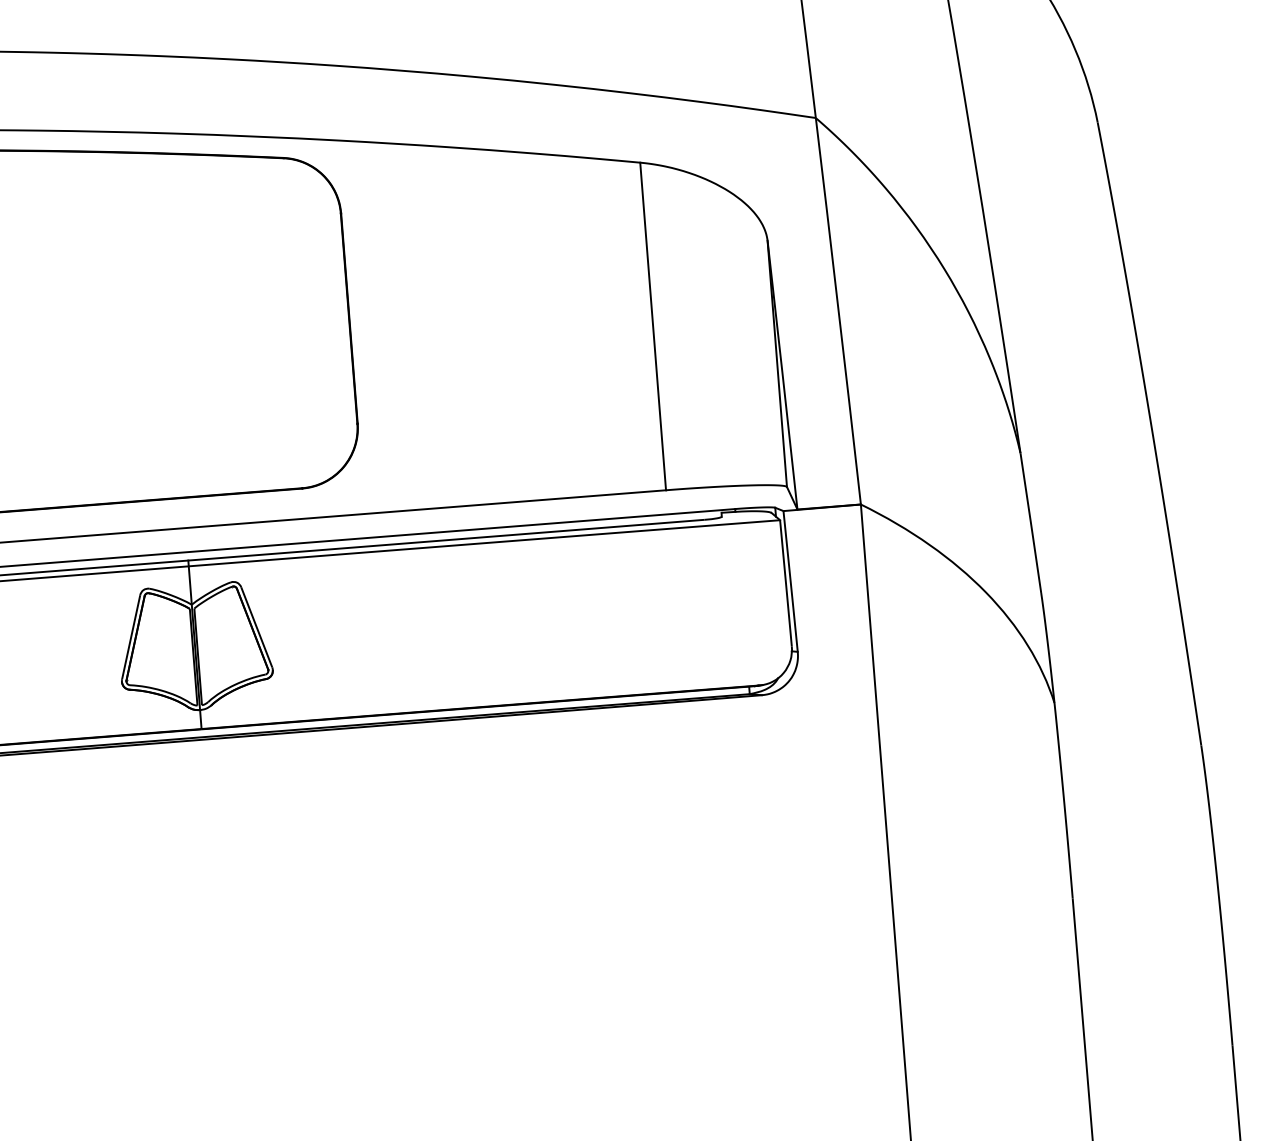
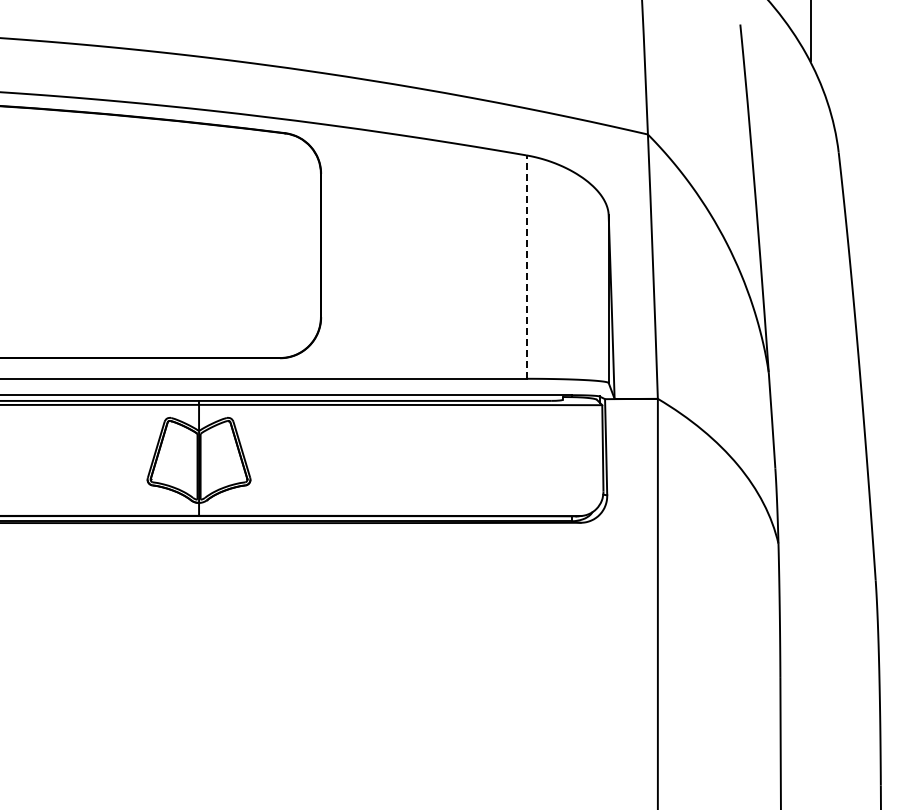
line: (653, 327) -> (526, 267), solid -> dashed

